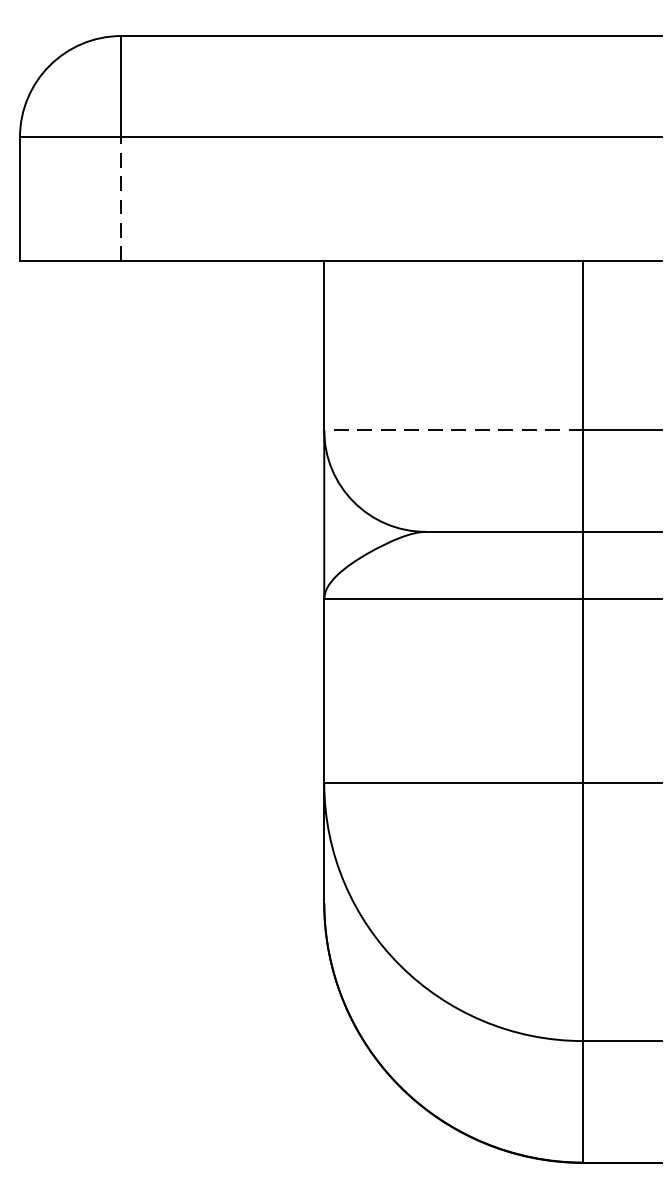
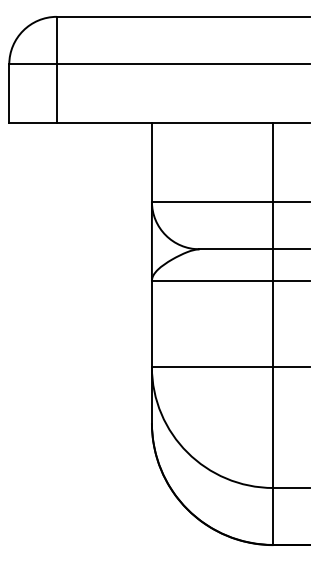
line: (120, 197) -> (56, 92), dashed -> solid
line: (453, 429) -> (212, 201), dashed -> solid

